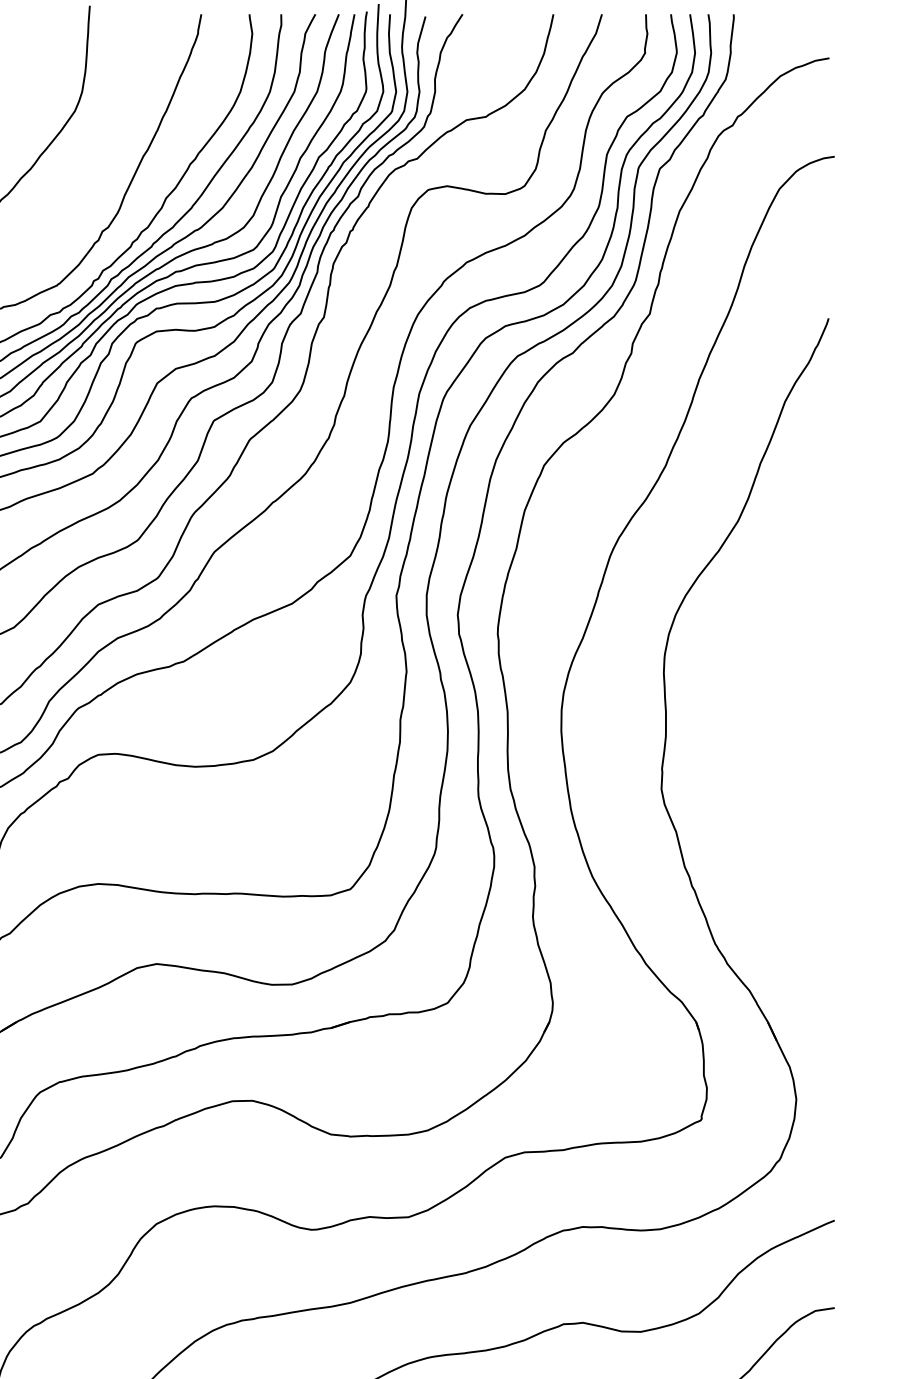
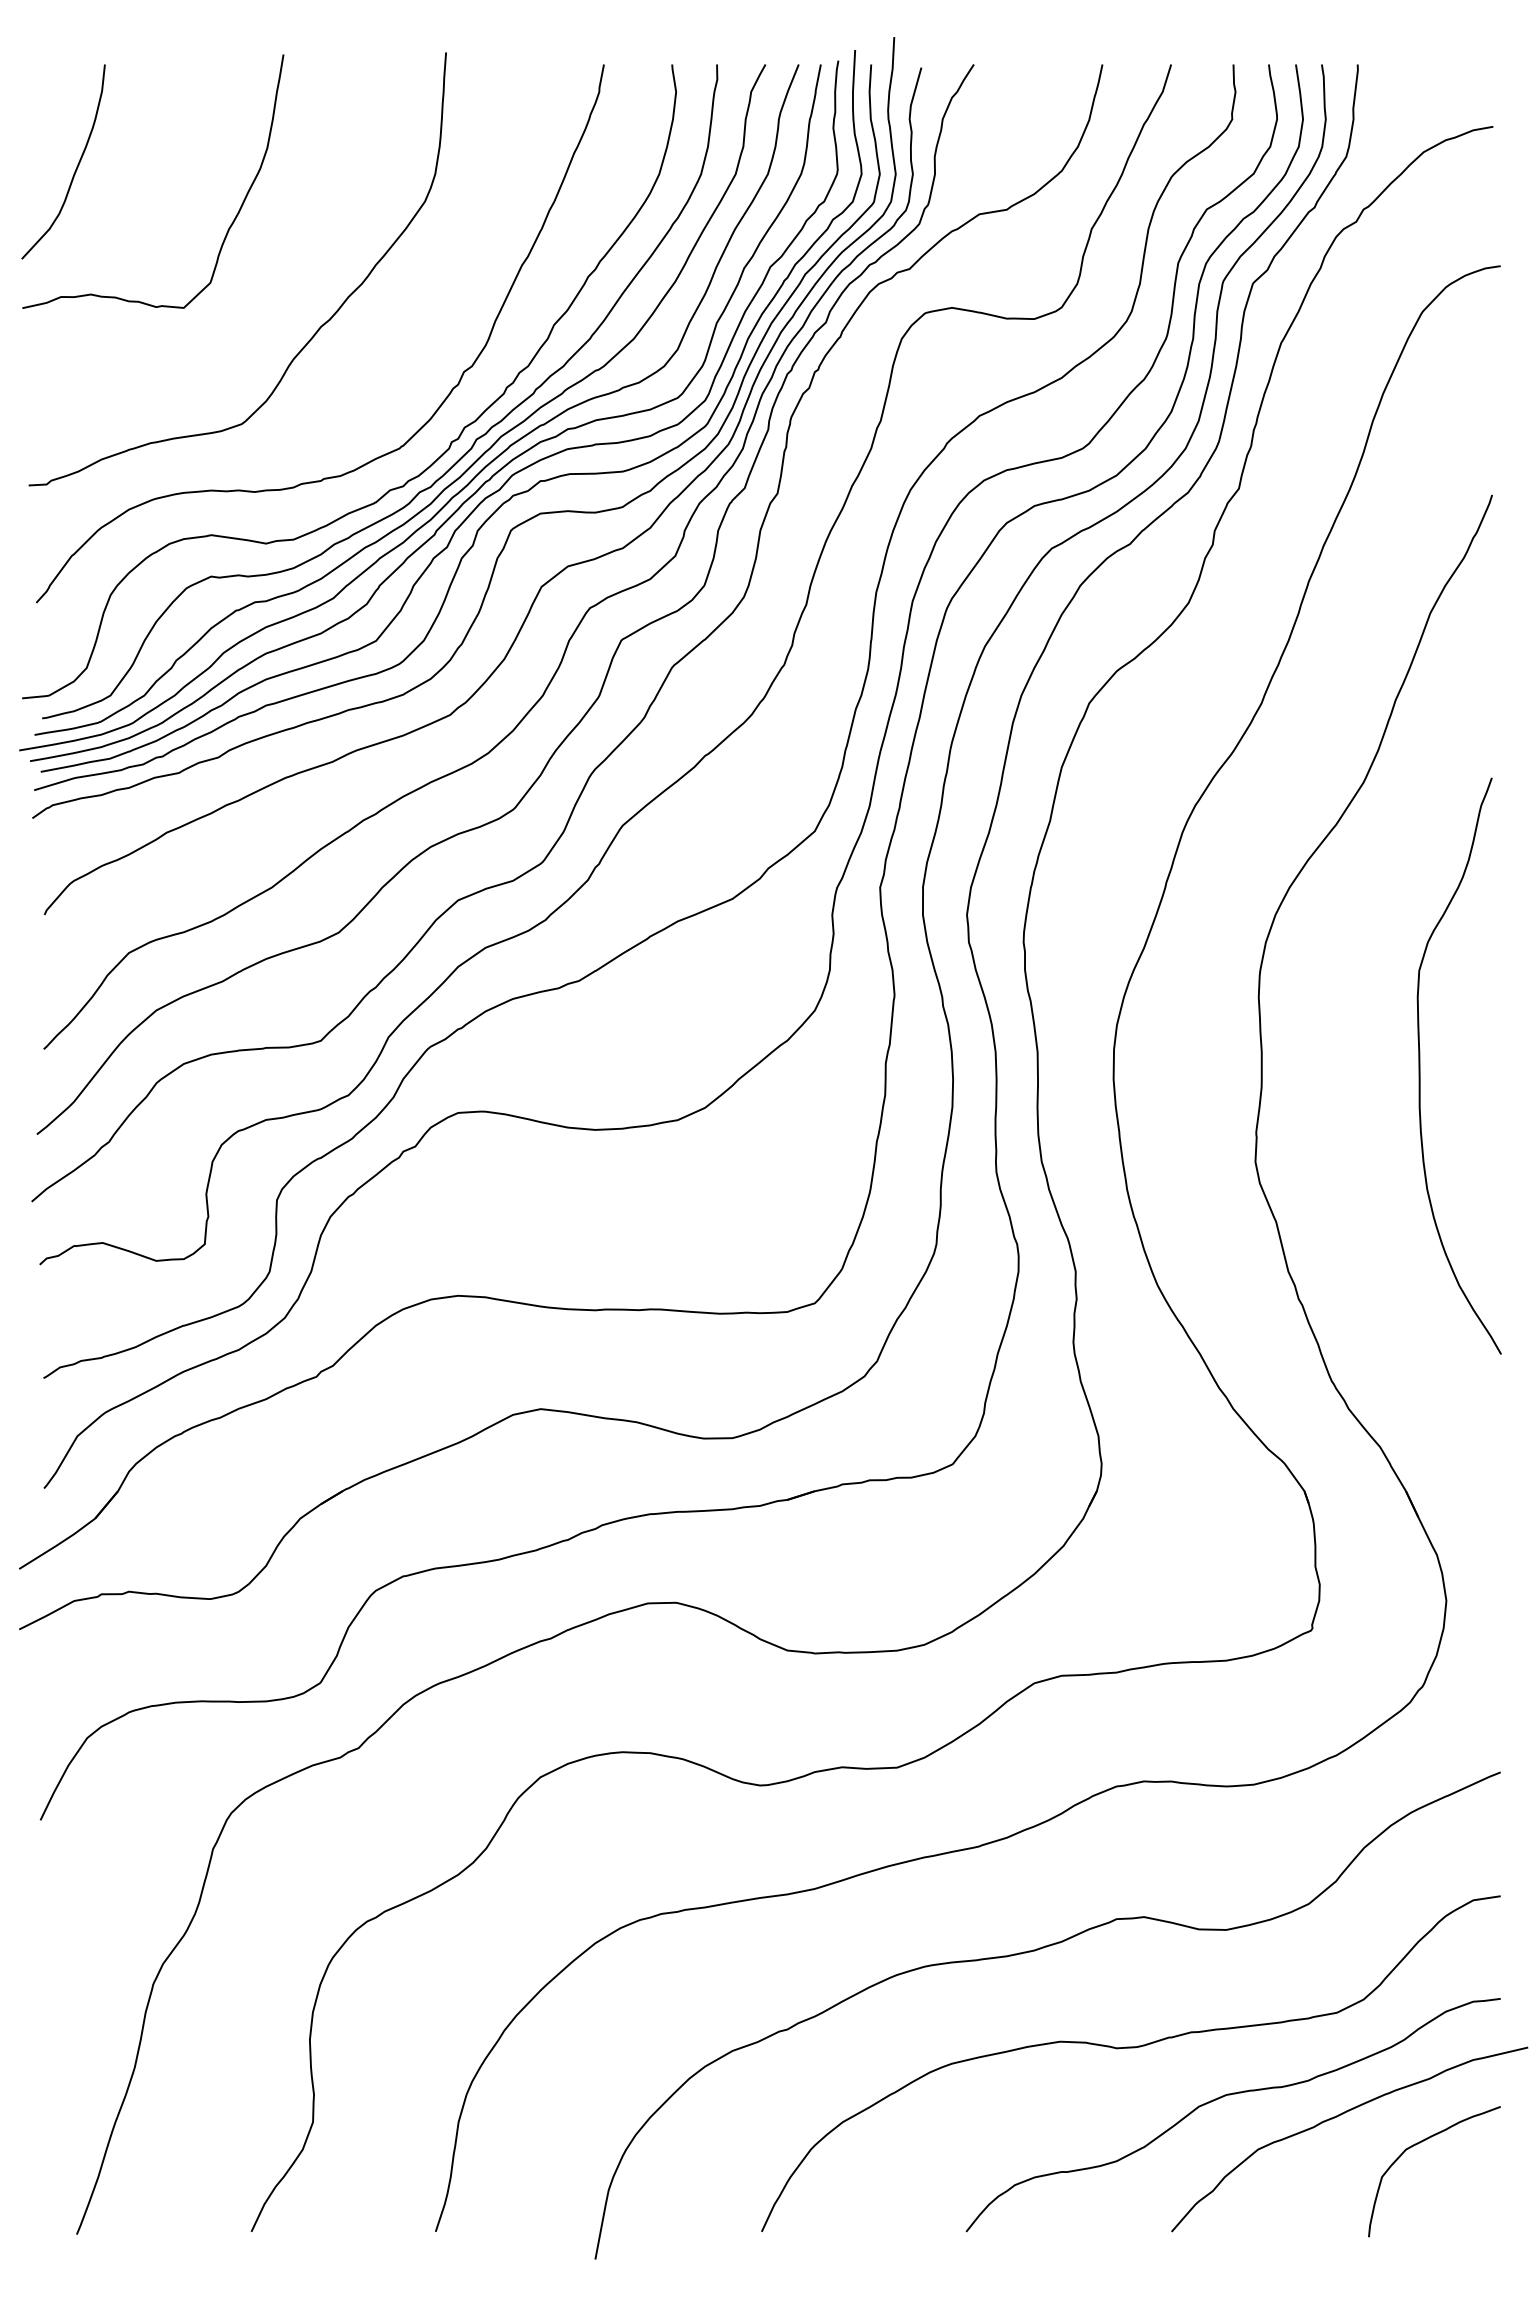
curve: (778, 721) -> (1420, 1065), added

